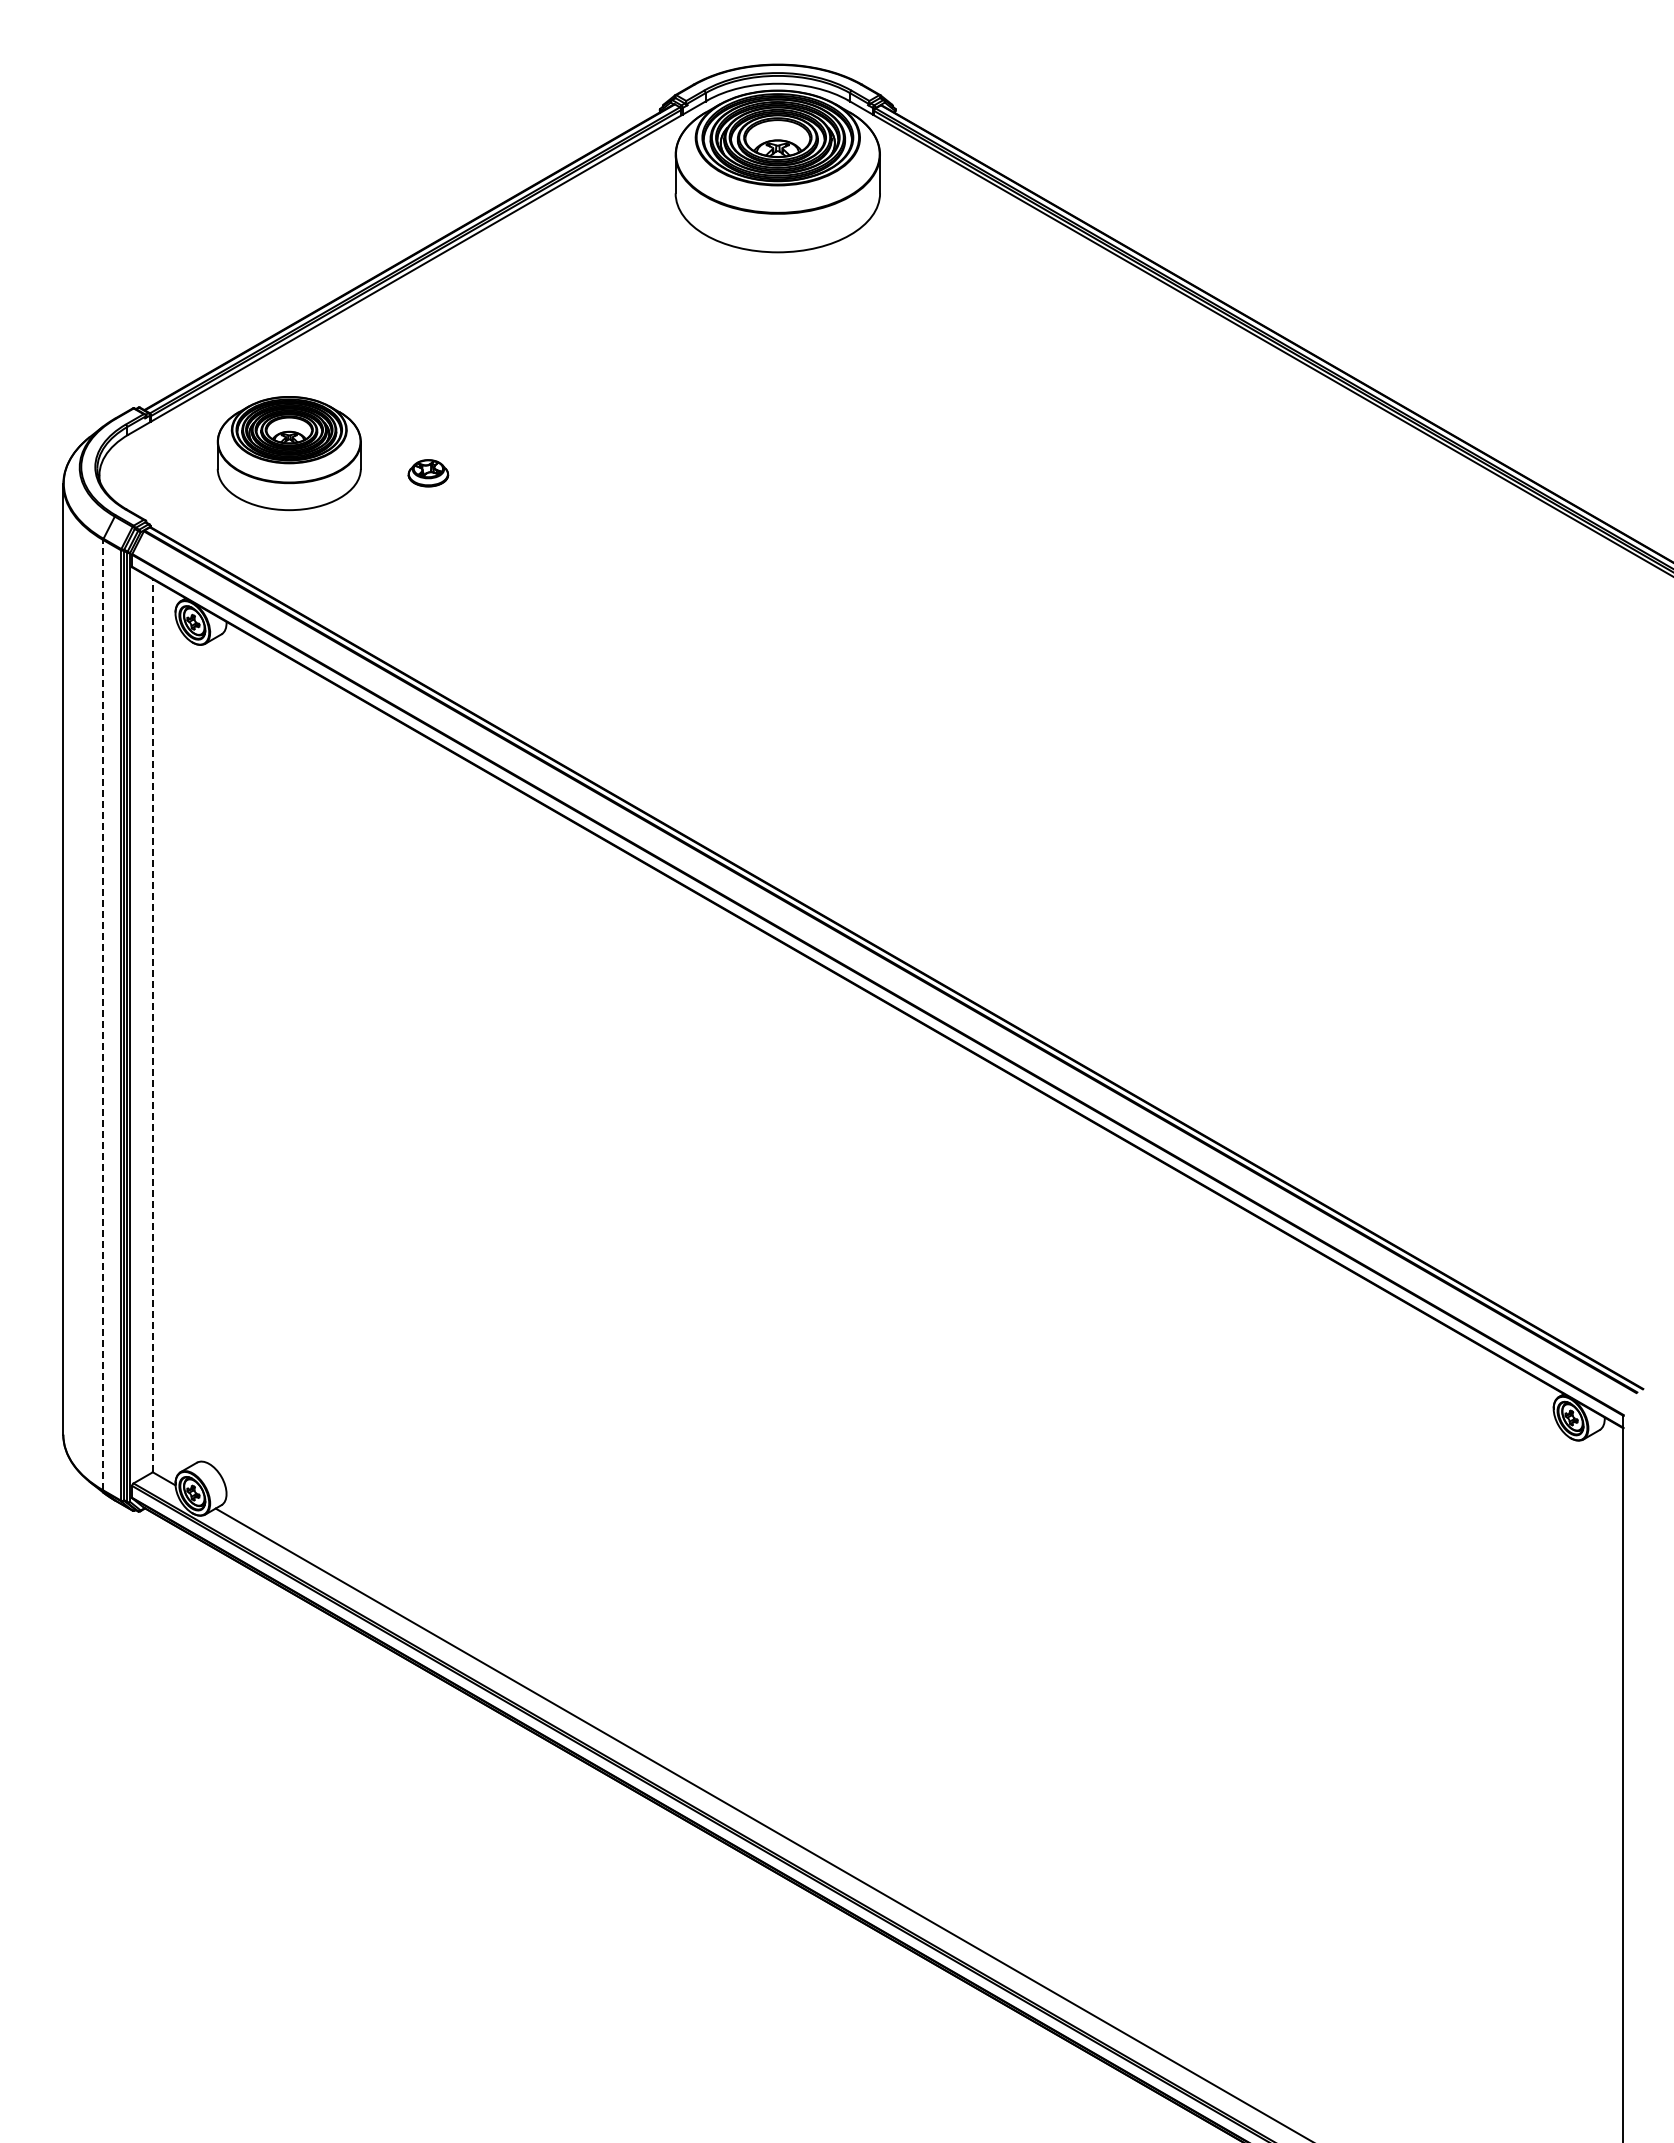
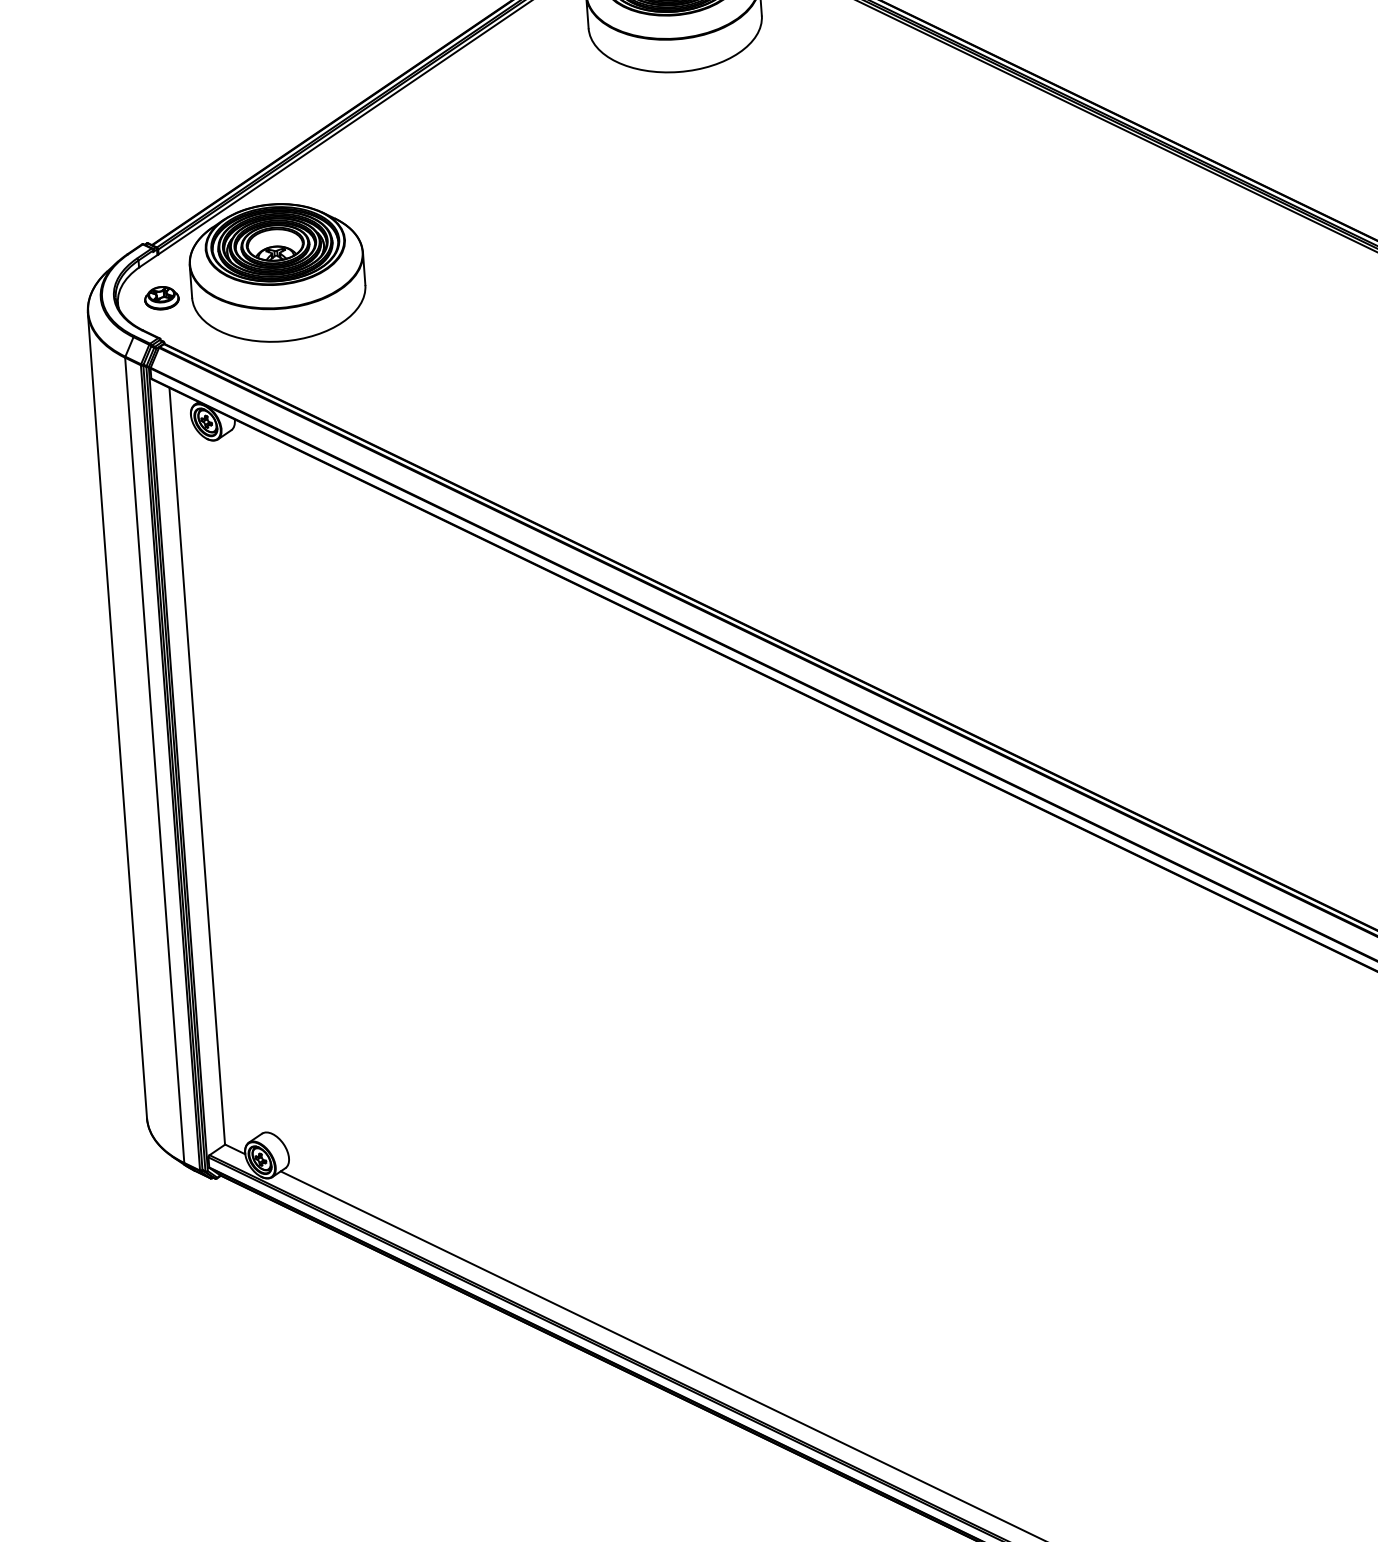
part: (289, 453) -> (277, 272), size x1.43
part: (428, 473) -> (161, 298), moved
line: (103, 1014) -> (154, 759), dashed -> solid
line: (152, 1025) -> (197, 766), dashed -> solid

